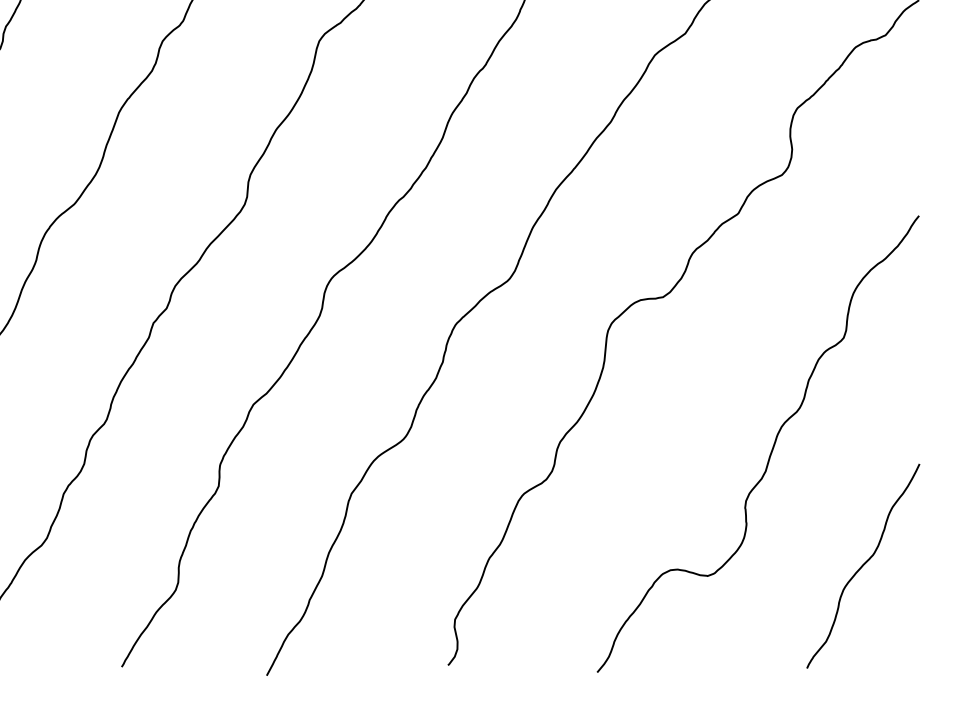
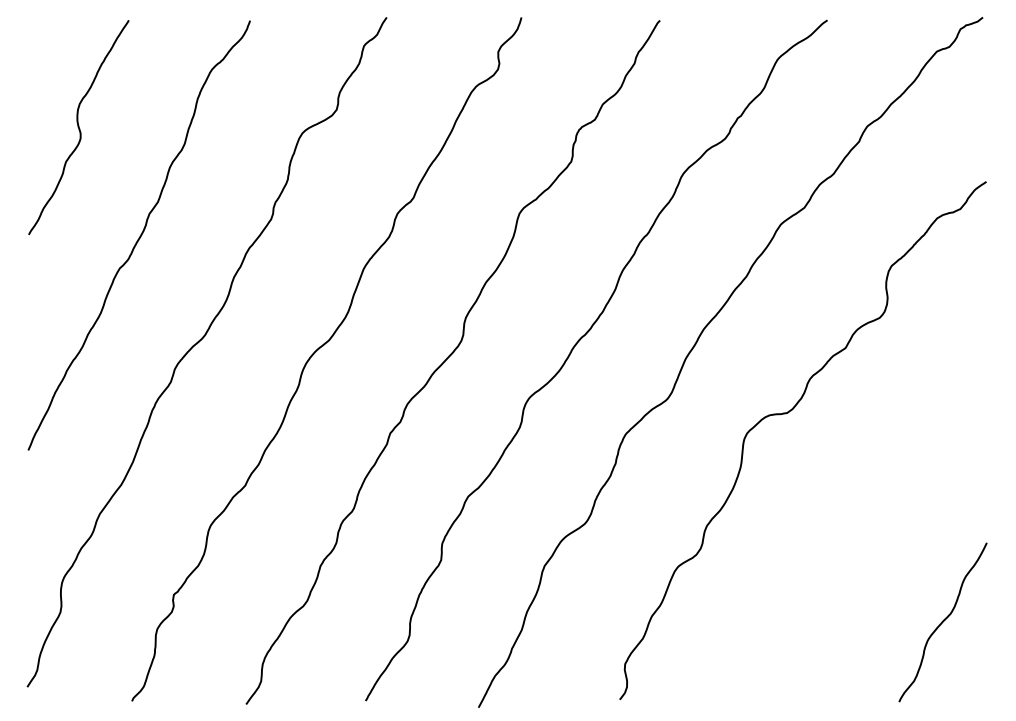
curve: (771, 448) -> (871, 530), removed

